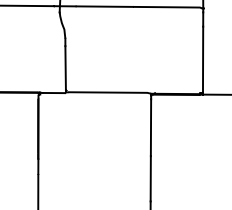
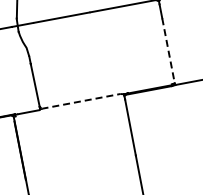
line: (203, 59) -> (168, 50), solid -> dashed
line: (109, 92) -> (82, 100), solid -> dashed

